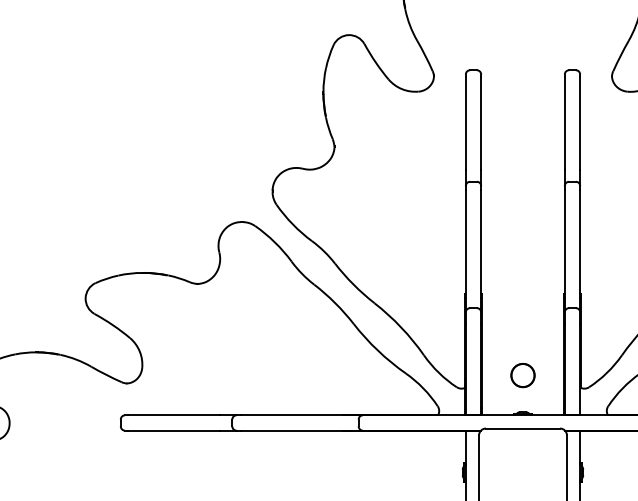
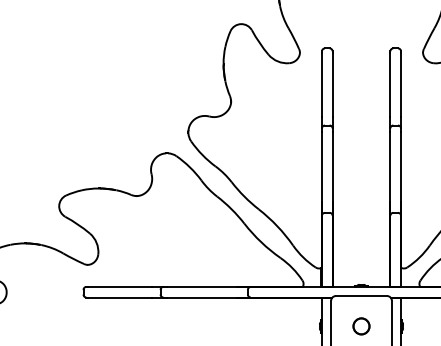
circle: (522, 375) -> (361, 326), moved

